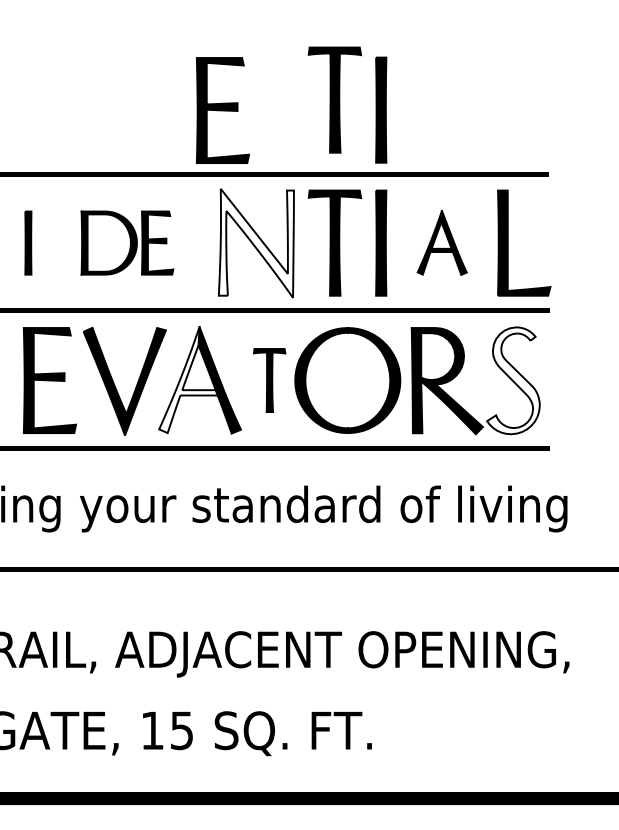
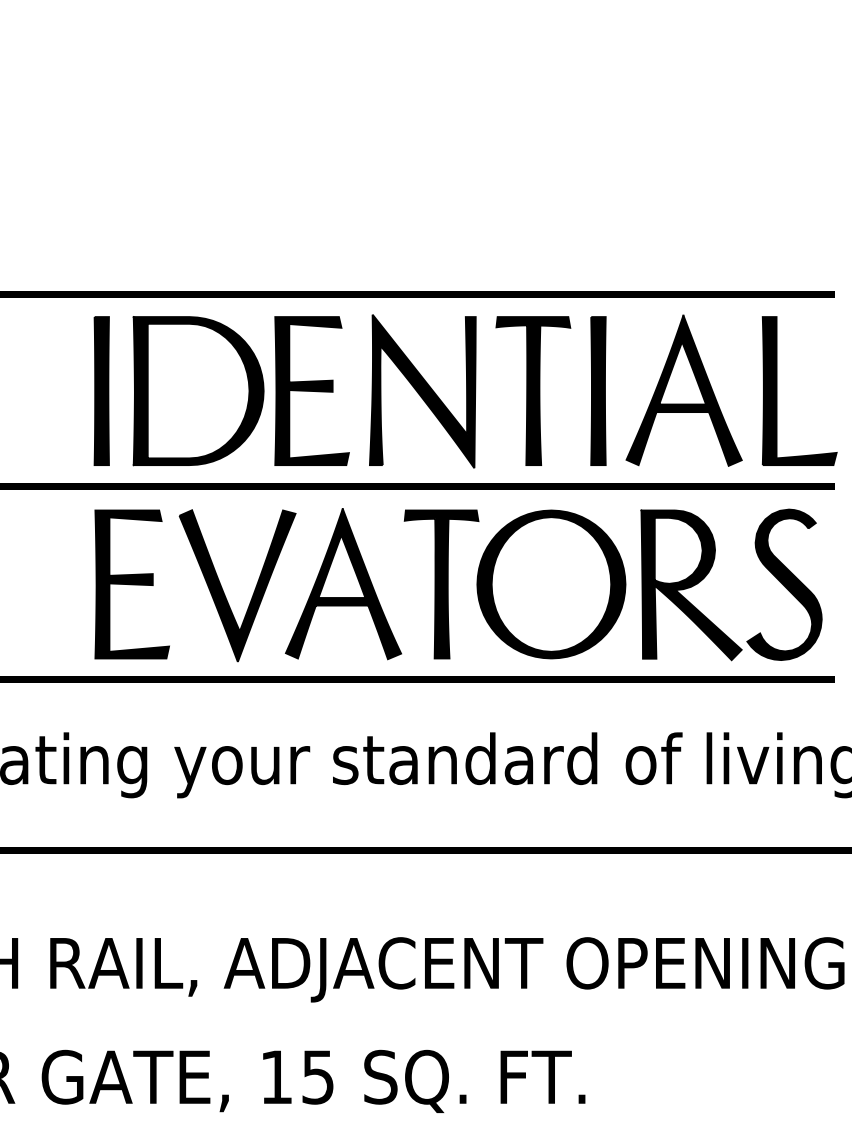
part: (334, 99) -> (532, 188), removed
part: (381, 109) -> (598, 203), removed
part: (222, 110) -> (375, 204), removed
part: (28, 242) -> (102, 390), size x1.67
part: (127, 242) -> (241, 390), size x1.67
fill: (255, 242) -> (421, 390), added
part: (442, 242) -> (684, 390), size x1.67
fill: (188, 379) -> (327, 583), added
part: (269, 380) -> (441, 584), size x1.67
fill: (513, 380) -> (784, 584), added

